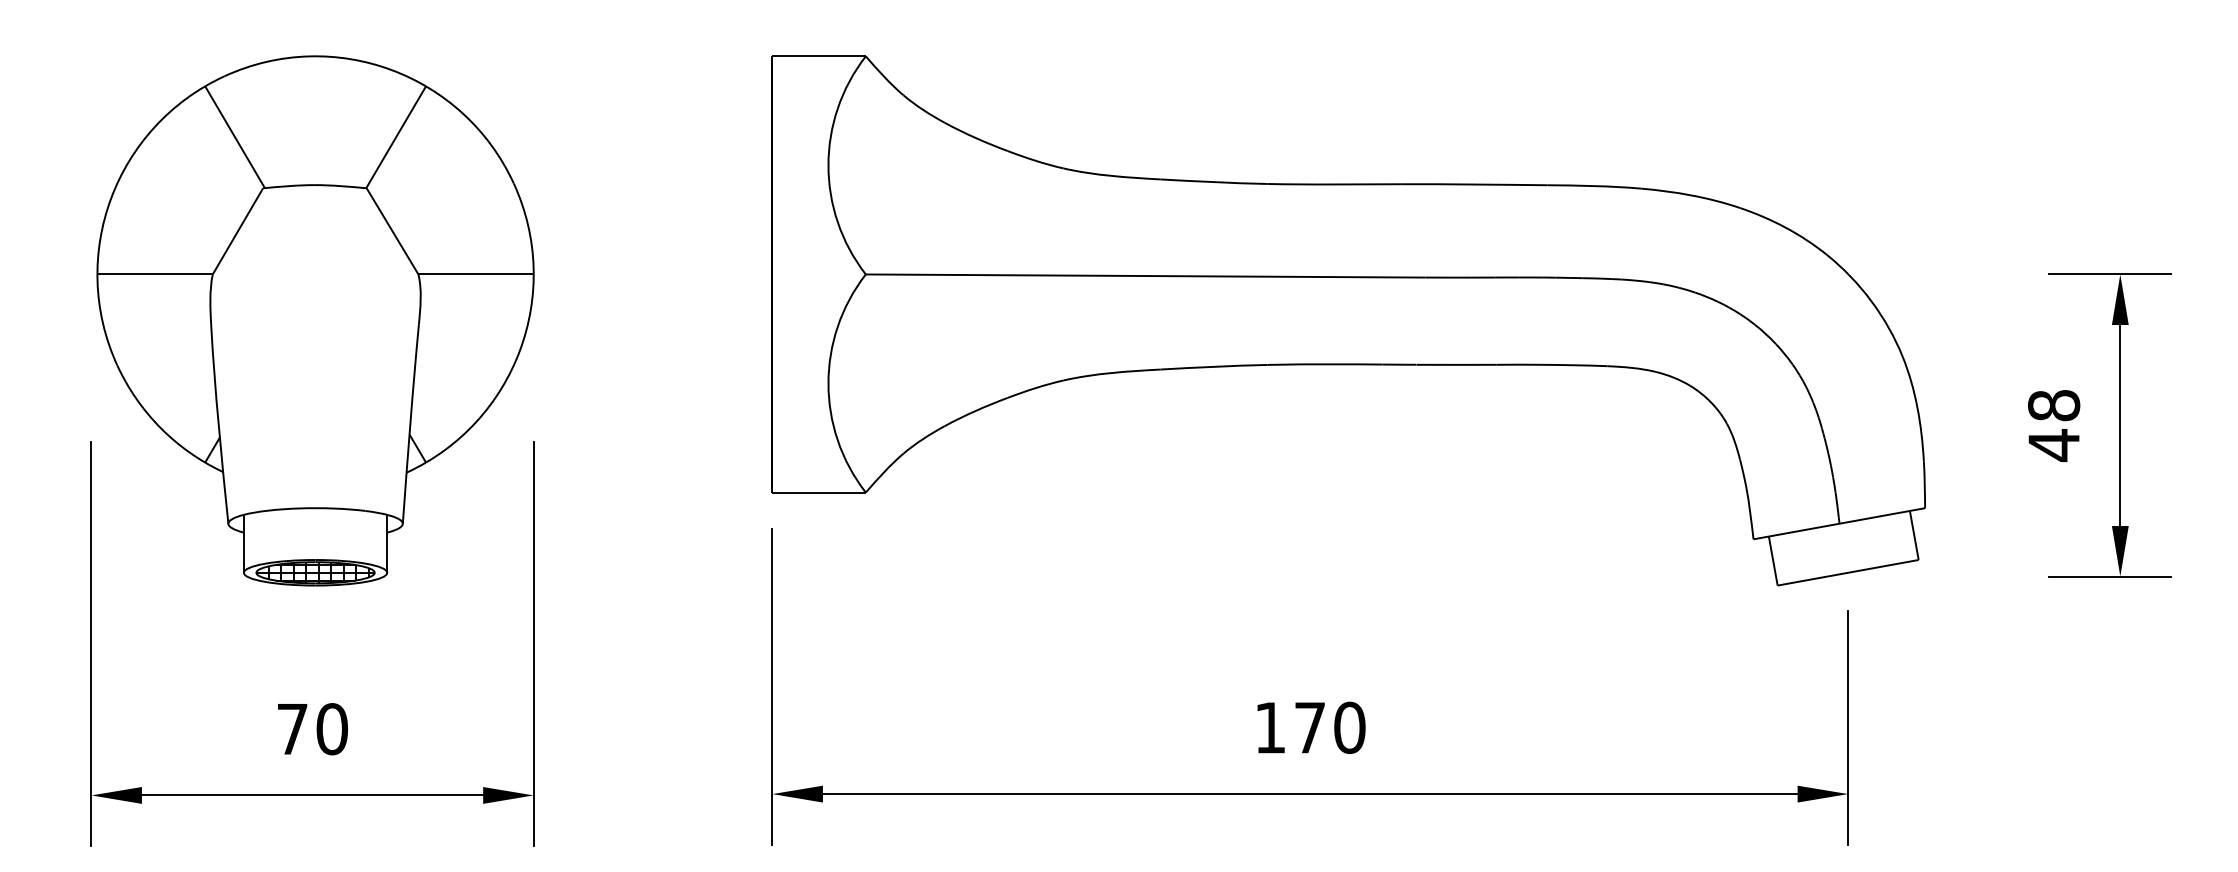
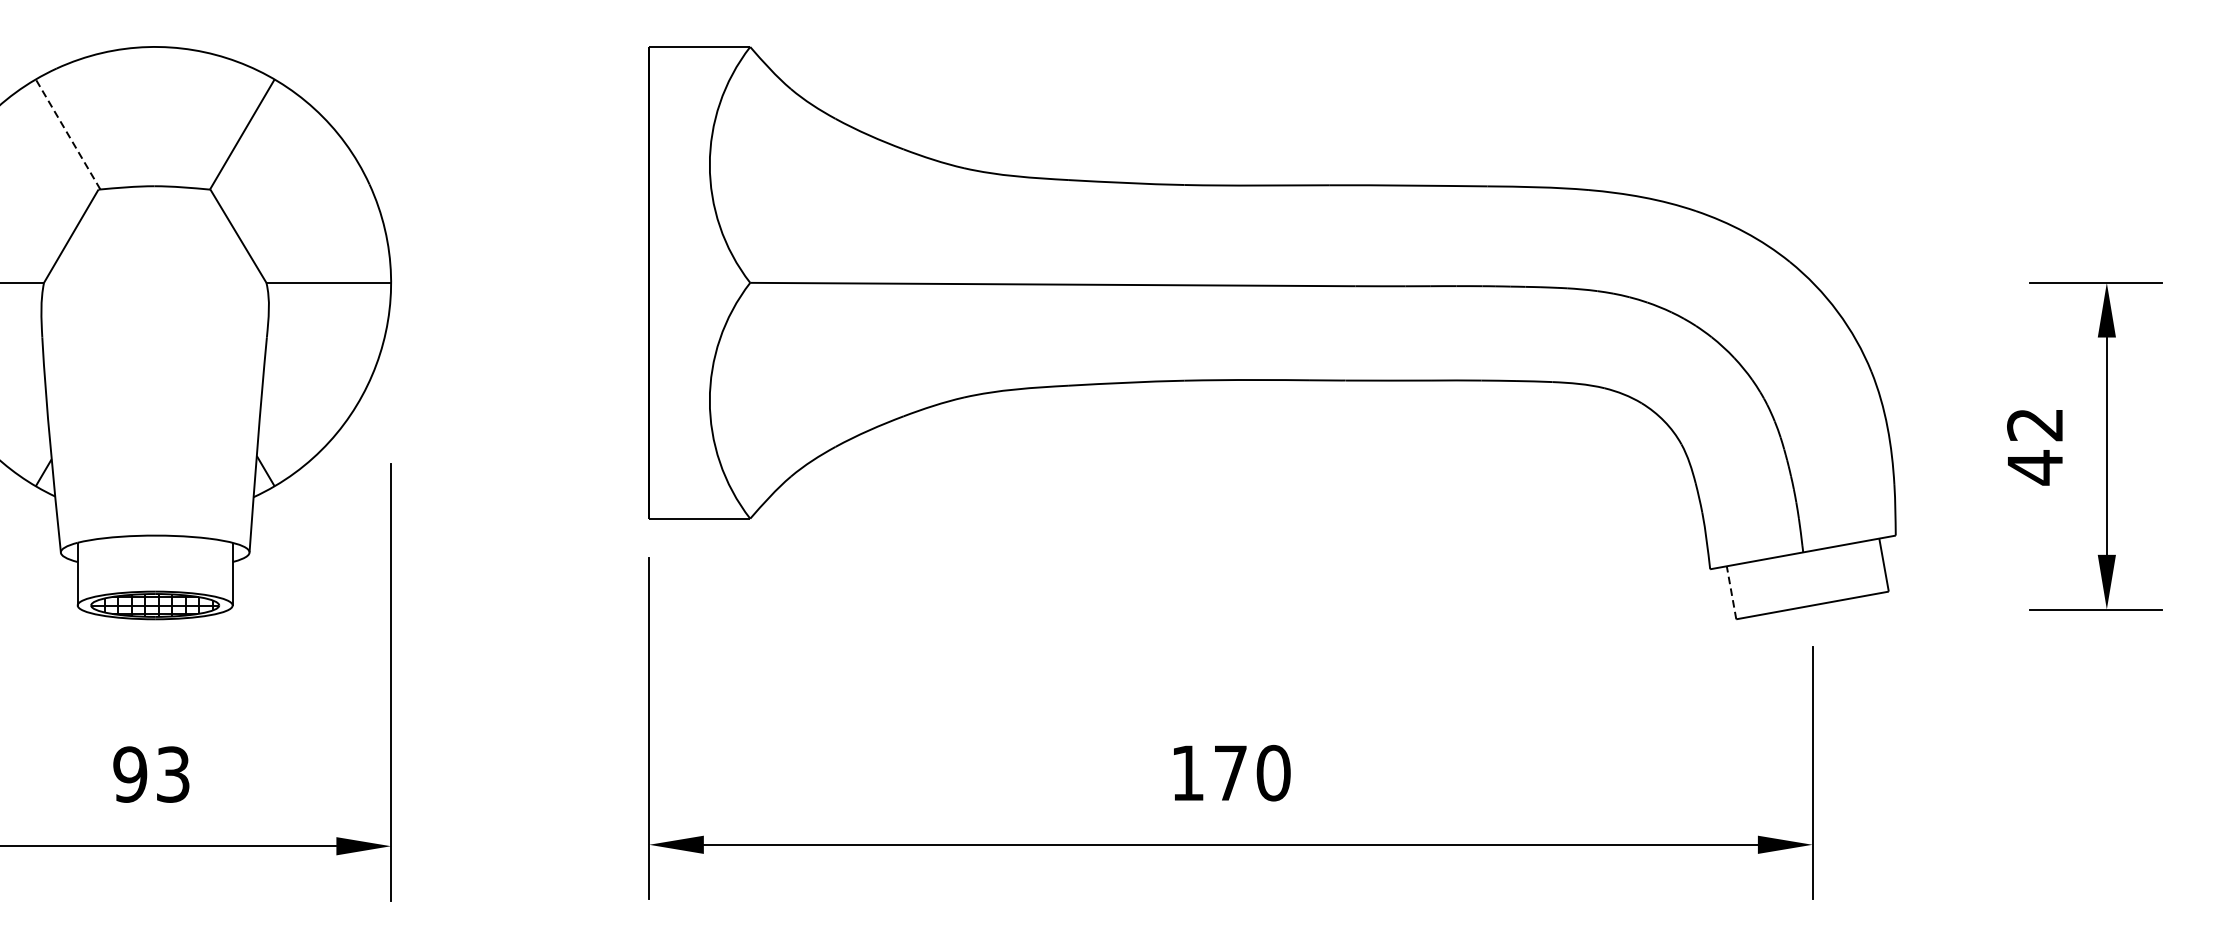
line: (235, 137) -> (68, 134), solid -> dashed
text: (2054, 405) -> (2035, 424), 48 -> 42
line: (1773, 561) -> (1731, 593), solid -> dashed
text: (311, 729) -> (150, 774), 70 -> 93

